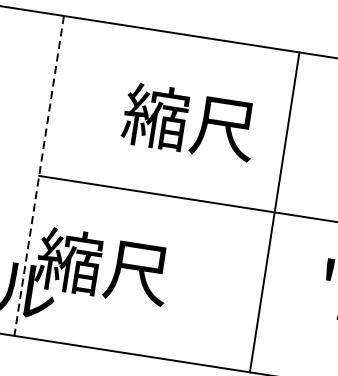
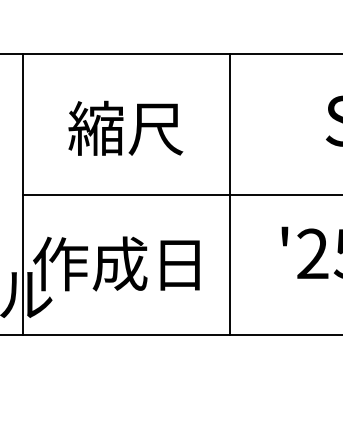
text: (189, 121) -> (125, 127), moved
line: (38, 175) -> (22, 194), dashed -> solid
text: (132, 270) -> (115, 263), 縮尺 -> 作成日

